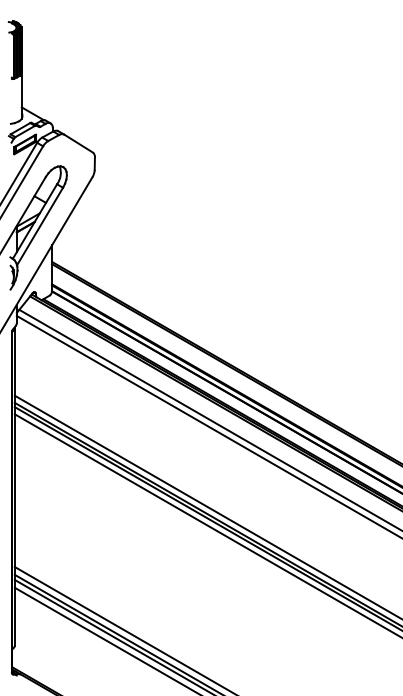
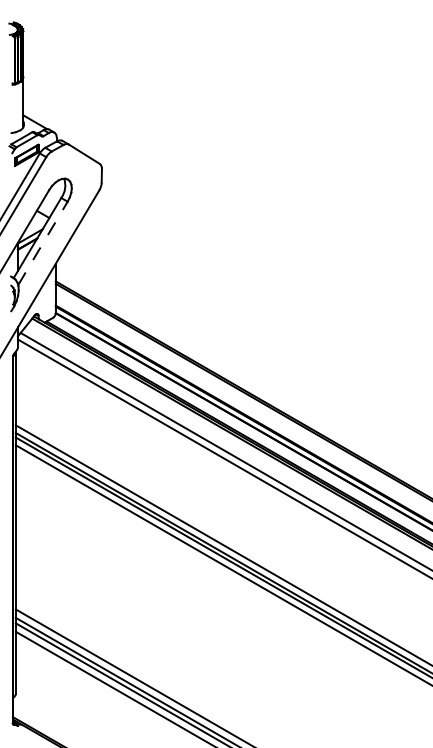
line: (40, 226) -> (43, 243), solid -> dashed

